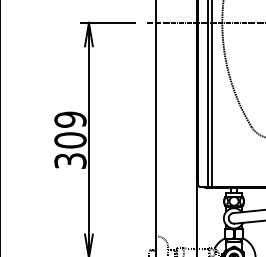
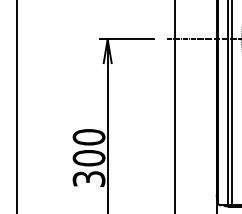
text: (70, 119) -> (89, 137), 309 -> 300

